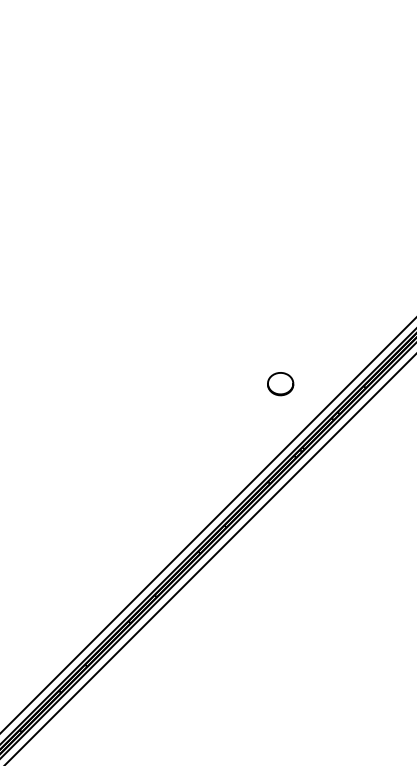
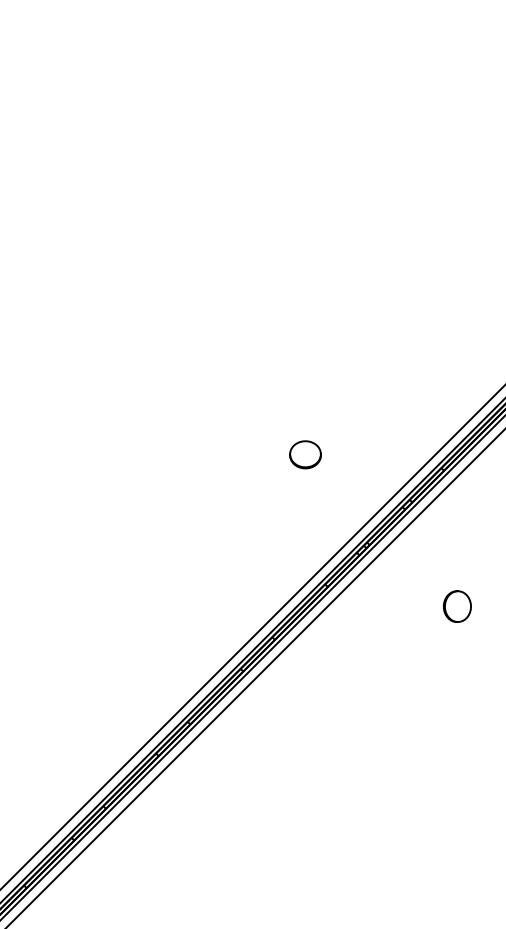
part: (280, 383) -> (305, 454), moved
part: (377, 500) -> (457, 606), added

